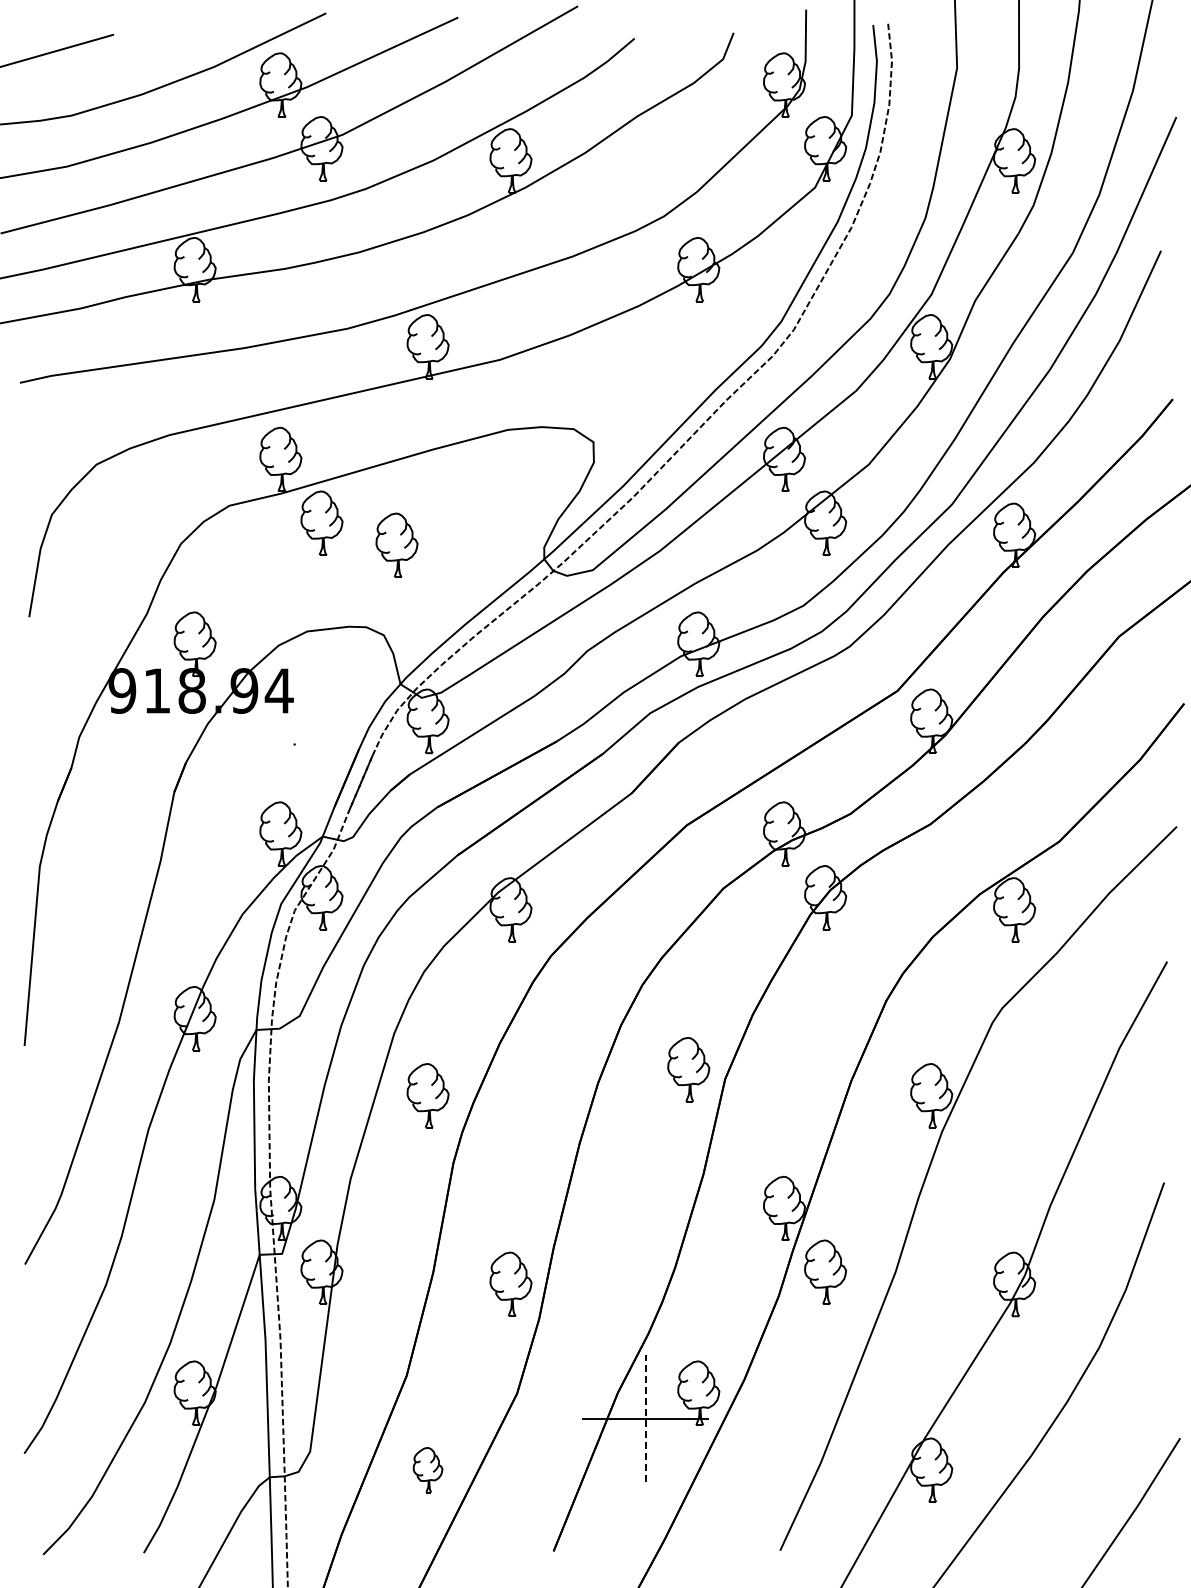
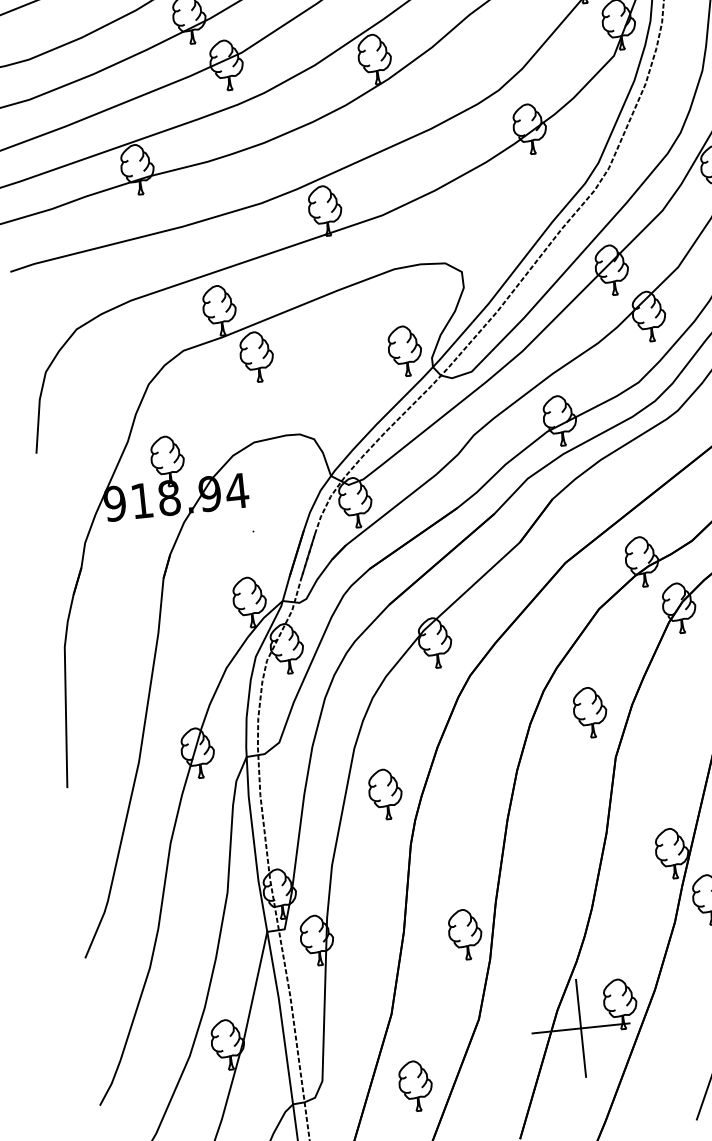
part: (396, 544) -> (404, 350), moved
part: (688, 1069) -> (590, 712), moved
line: (645, 1418) -> (580, 1028), dashed -> solid
part: (427, 1469) -> (415, 1085), size x1.43

